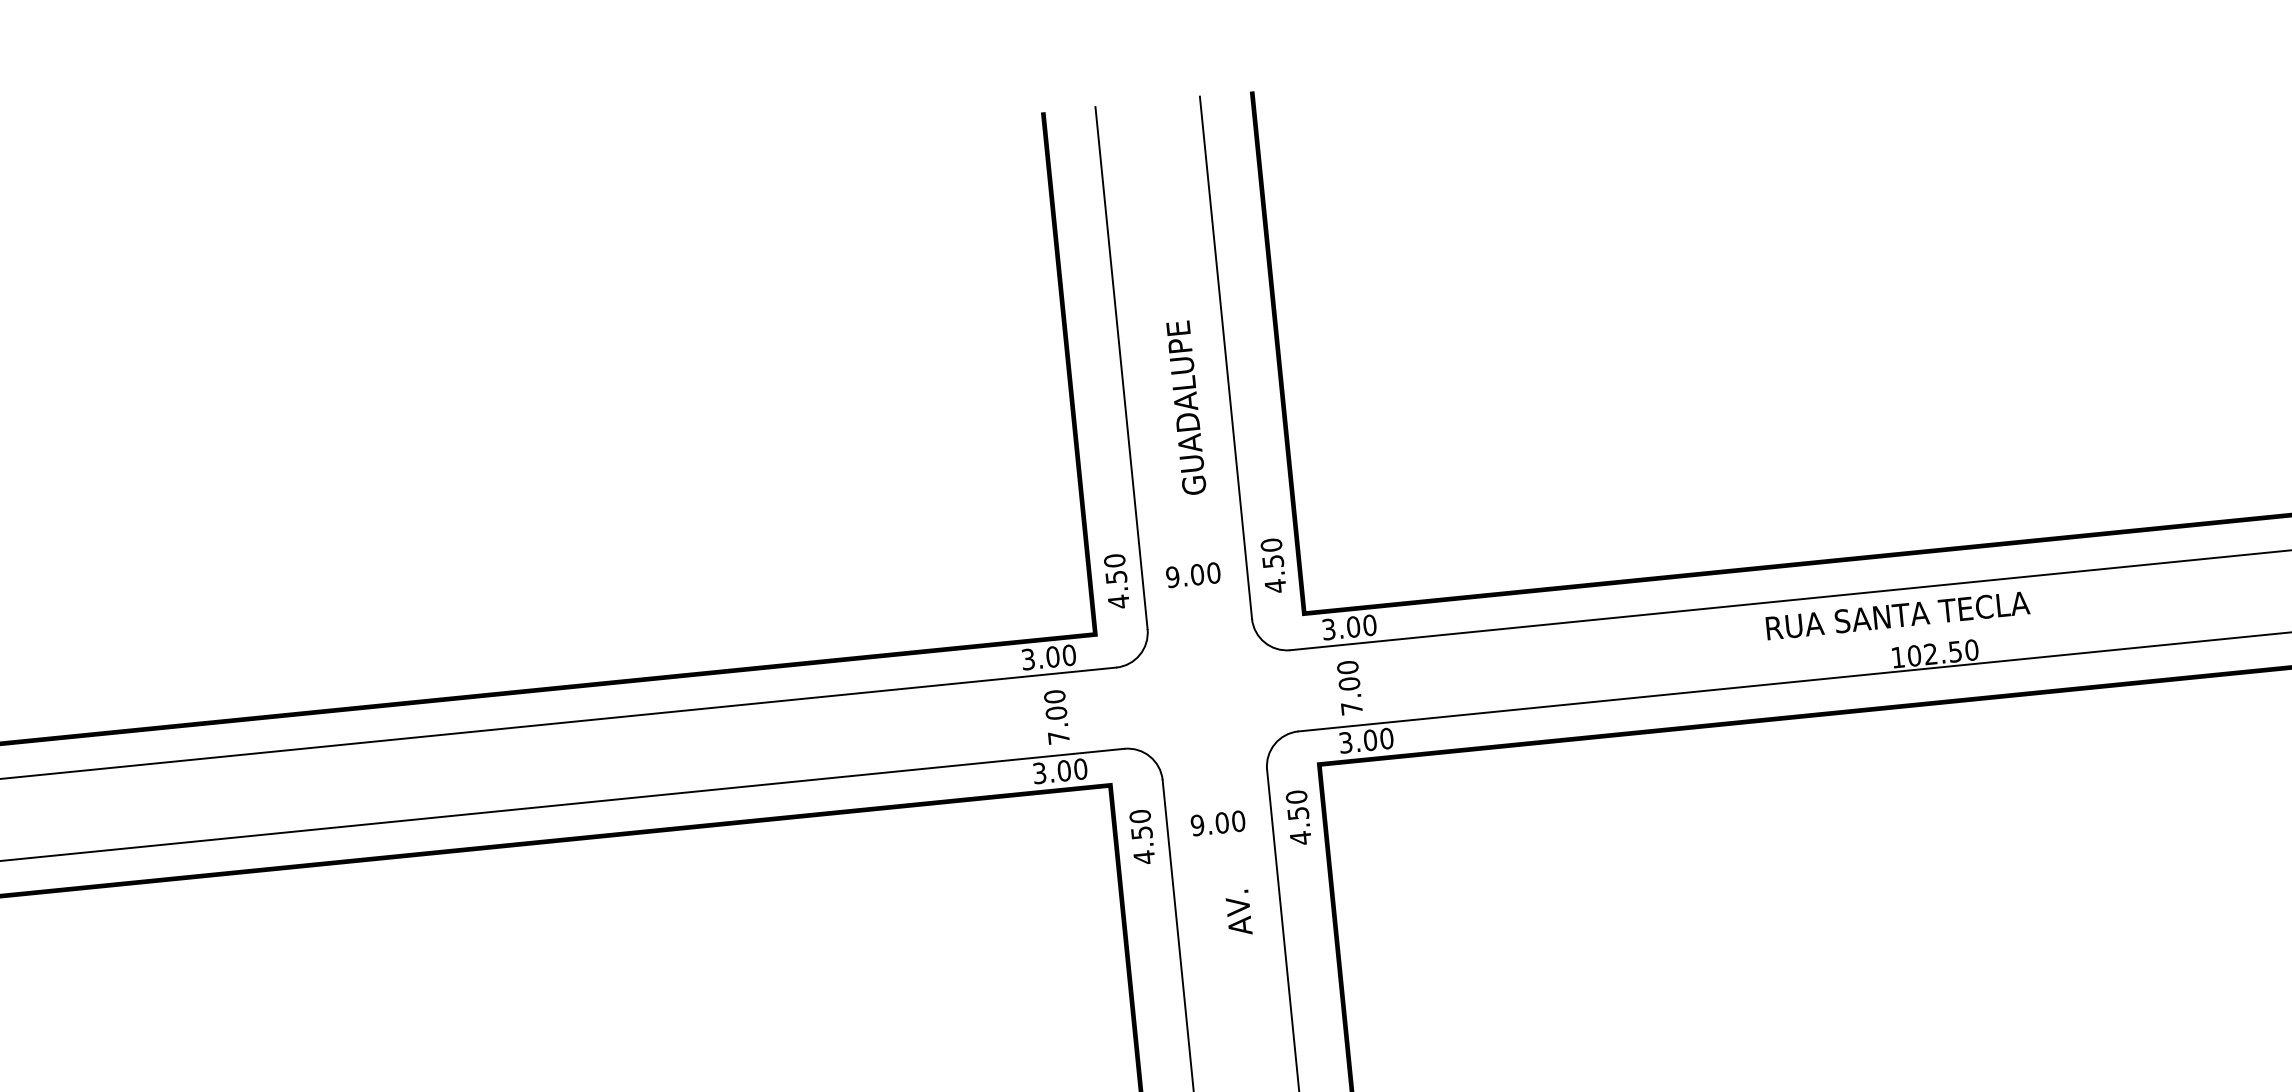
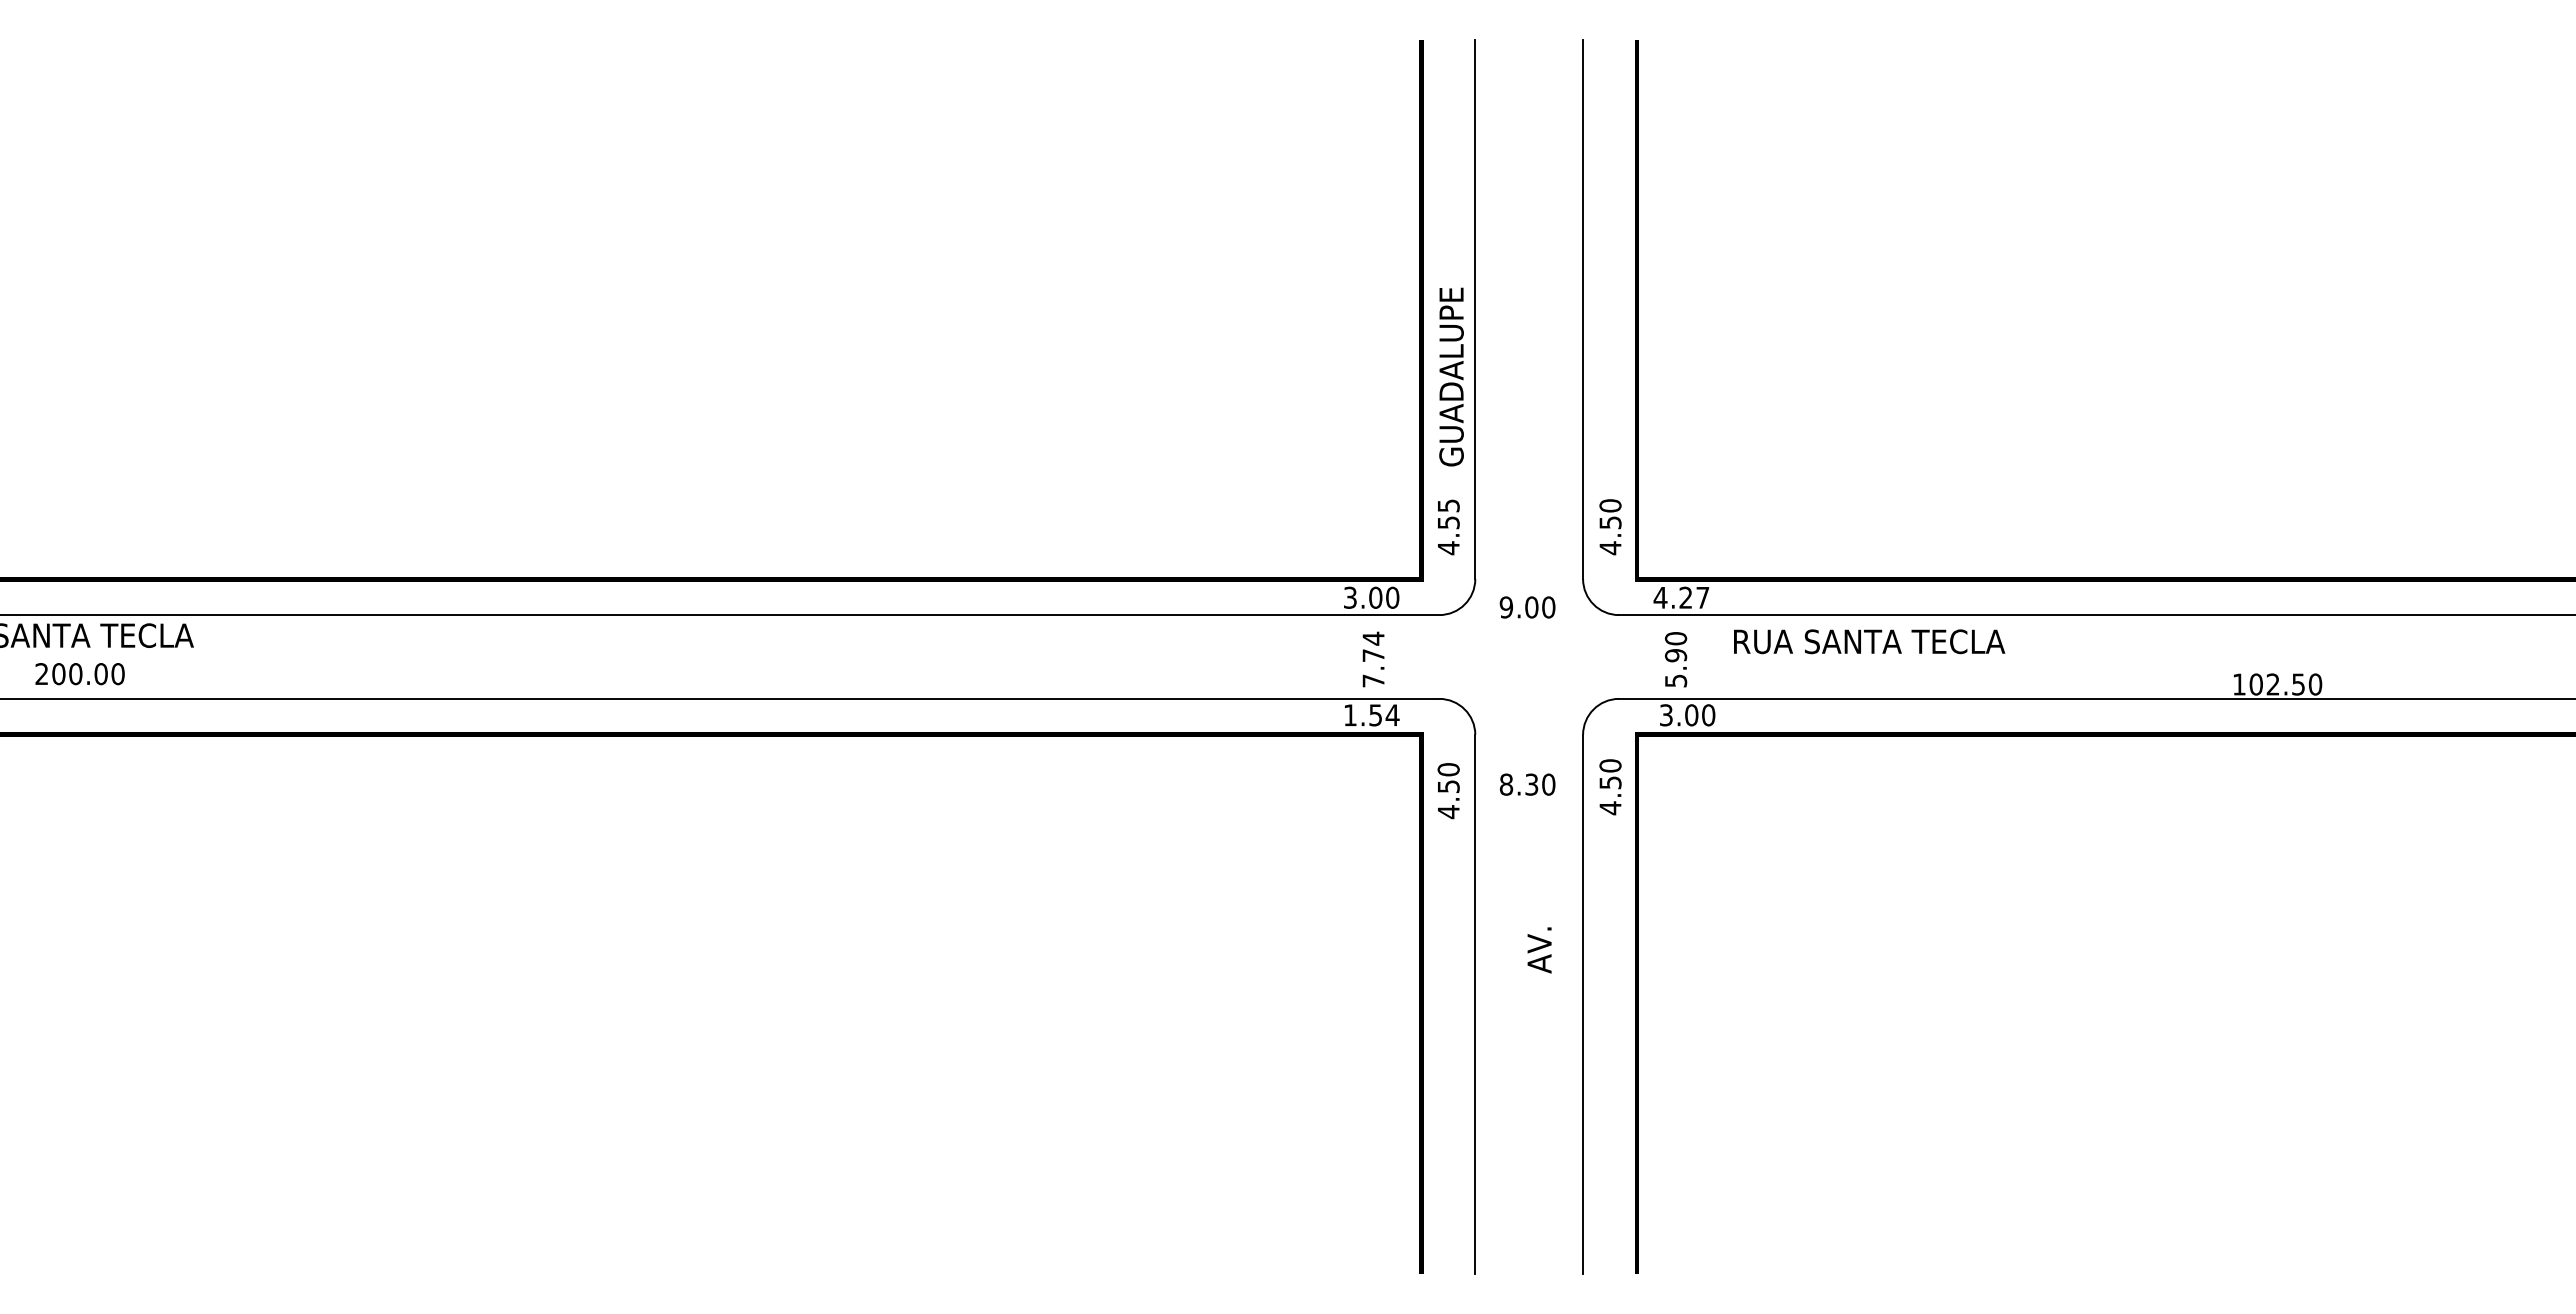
text: (1186, 407) -> (1451, 376), moved
text: (1114, 560) -> (1448, 505), 4.50 -> 4.55
text: (1193, 575) -> (1527, 607), moved
text: (1897, 615) -> (1869, 641), moved
text: (1349, 627) -> (1681, 597), 3.00 -> 4.27
text: (1351, 696) -> (1676, 668), 7.00 -> 5.90
text: (1055, 704) -> (1373, 646), 7.00 -> 7.74
text: (1060, 771) -> (1371, 715), 3.00 -> 1.54
text: (1209, 824) -> (1518, 784), 9.00 -> 8.30
text: (1238, 913) -> (1539, 950), moved

